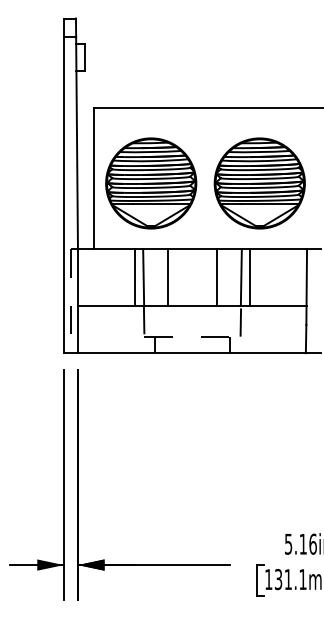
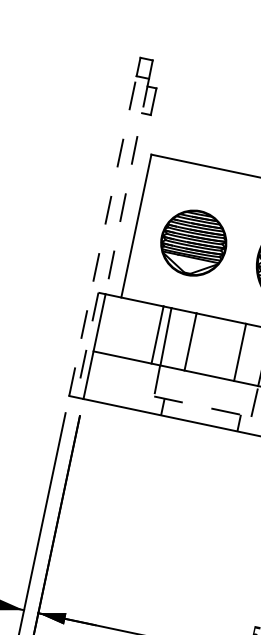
line: (77, 143) -> (127, 187), solid -> dashed
part: (151, 183) -> (193, 243), size x0.7
line: (63, 194) -> (102, 235), solid -> dashed

